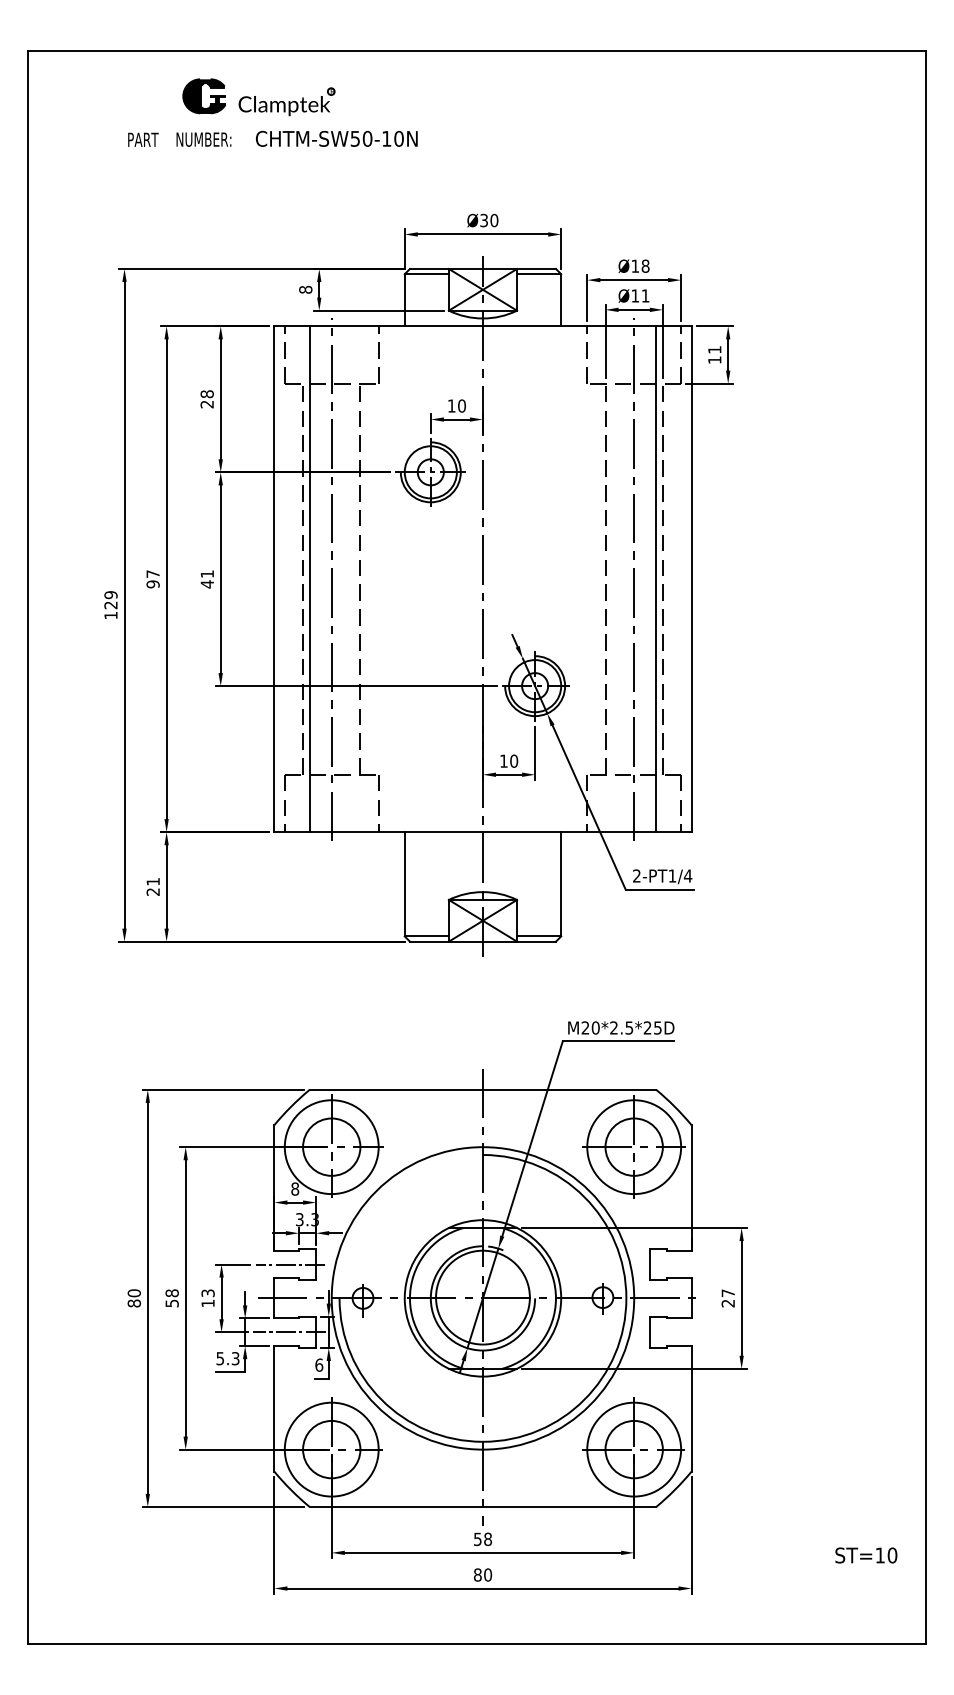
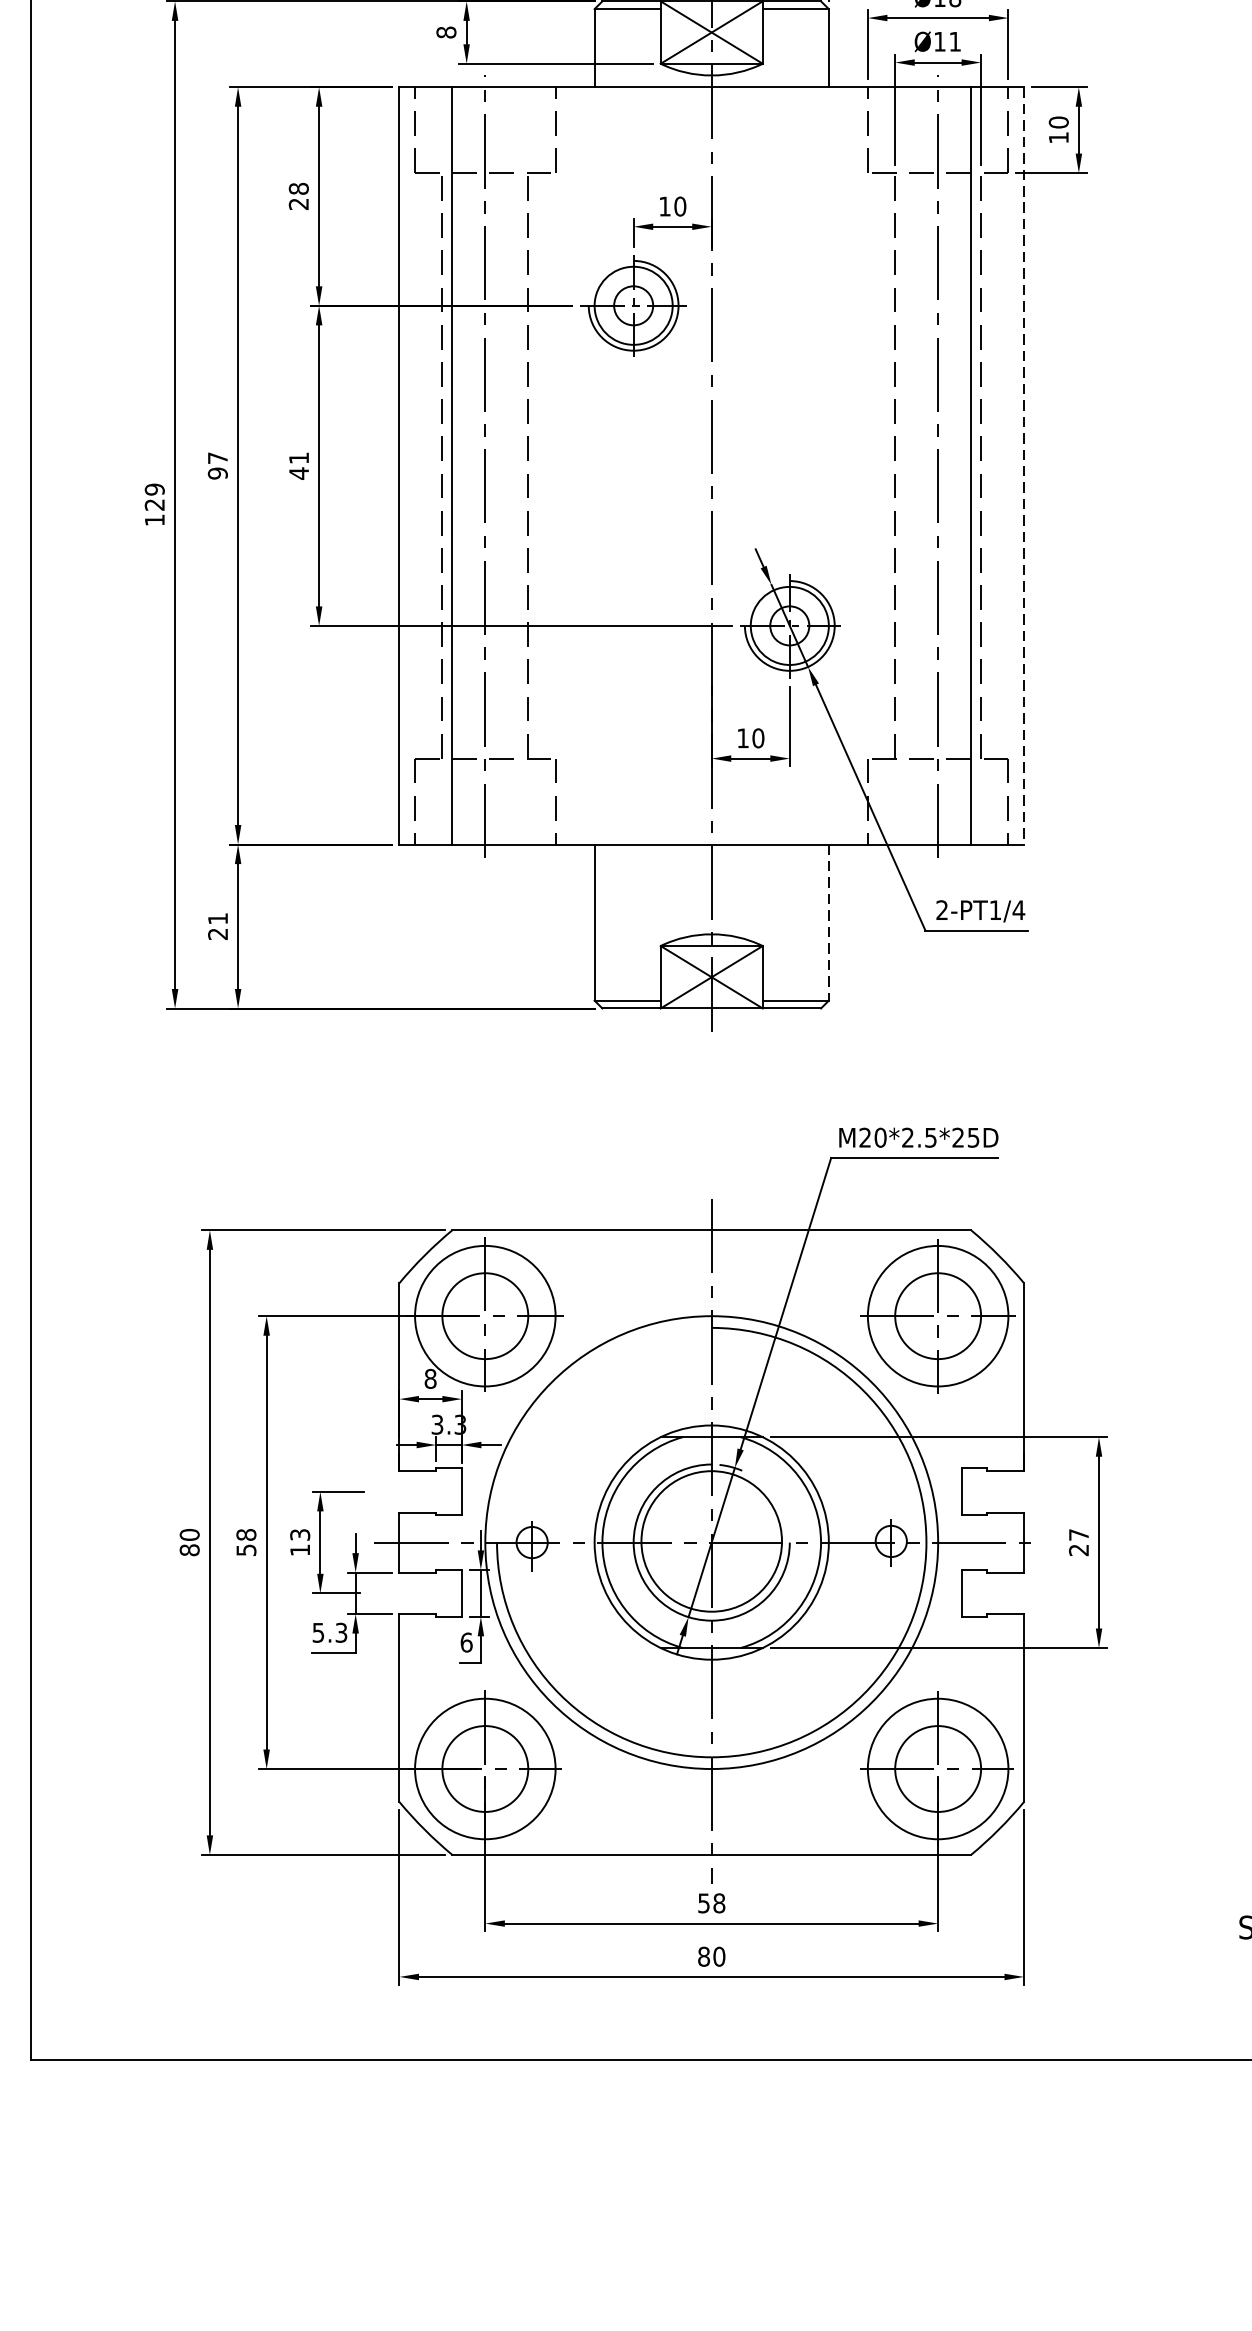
text: (714, 349) -> (1058, 121), 11 -> 10
line: (691, 579) -> (1023, 466), solid -> dashed
line: (561, 884) -> (829, 922), solid -> dashed
line: (290, 1264) -> (423, 1491), removed
line: (289, 1332) -> (422, 1593), removed

